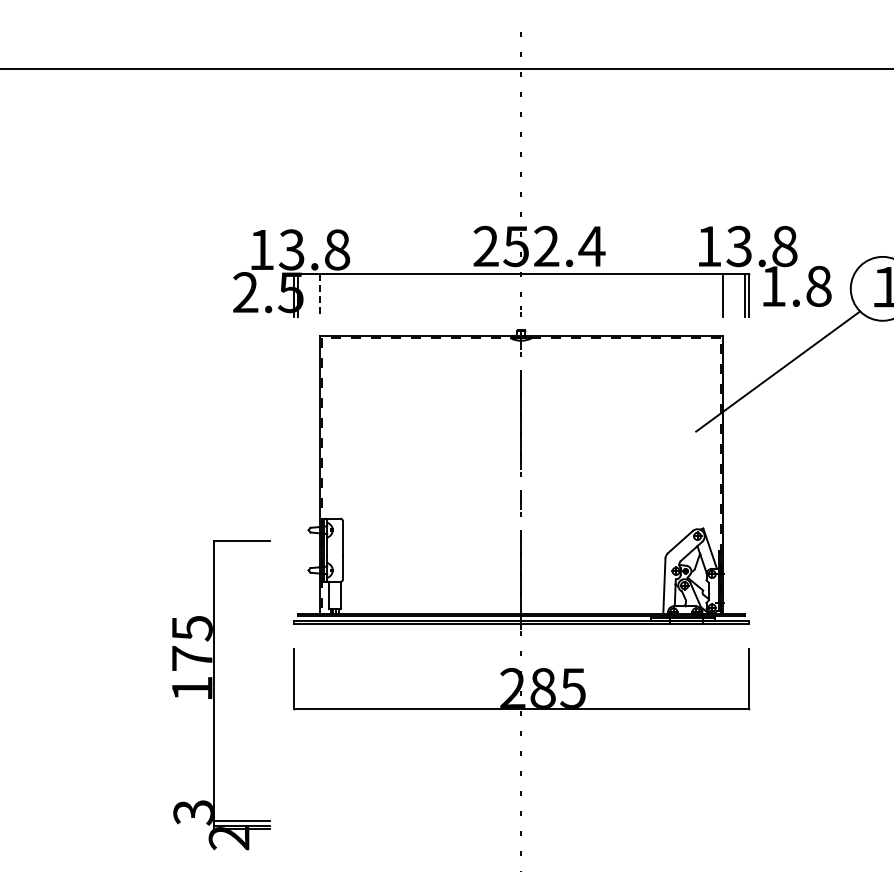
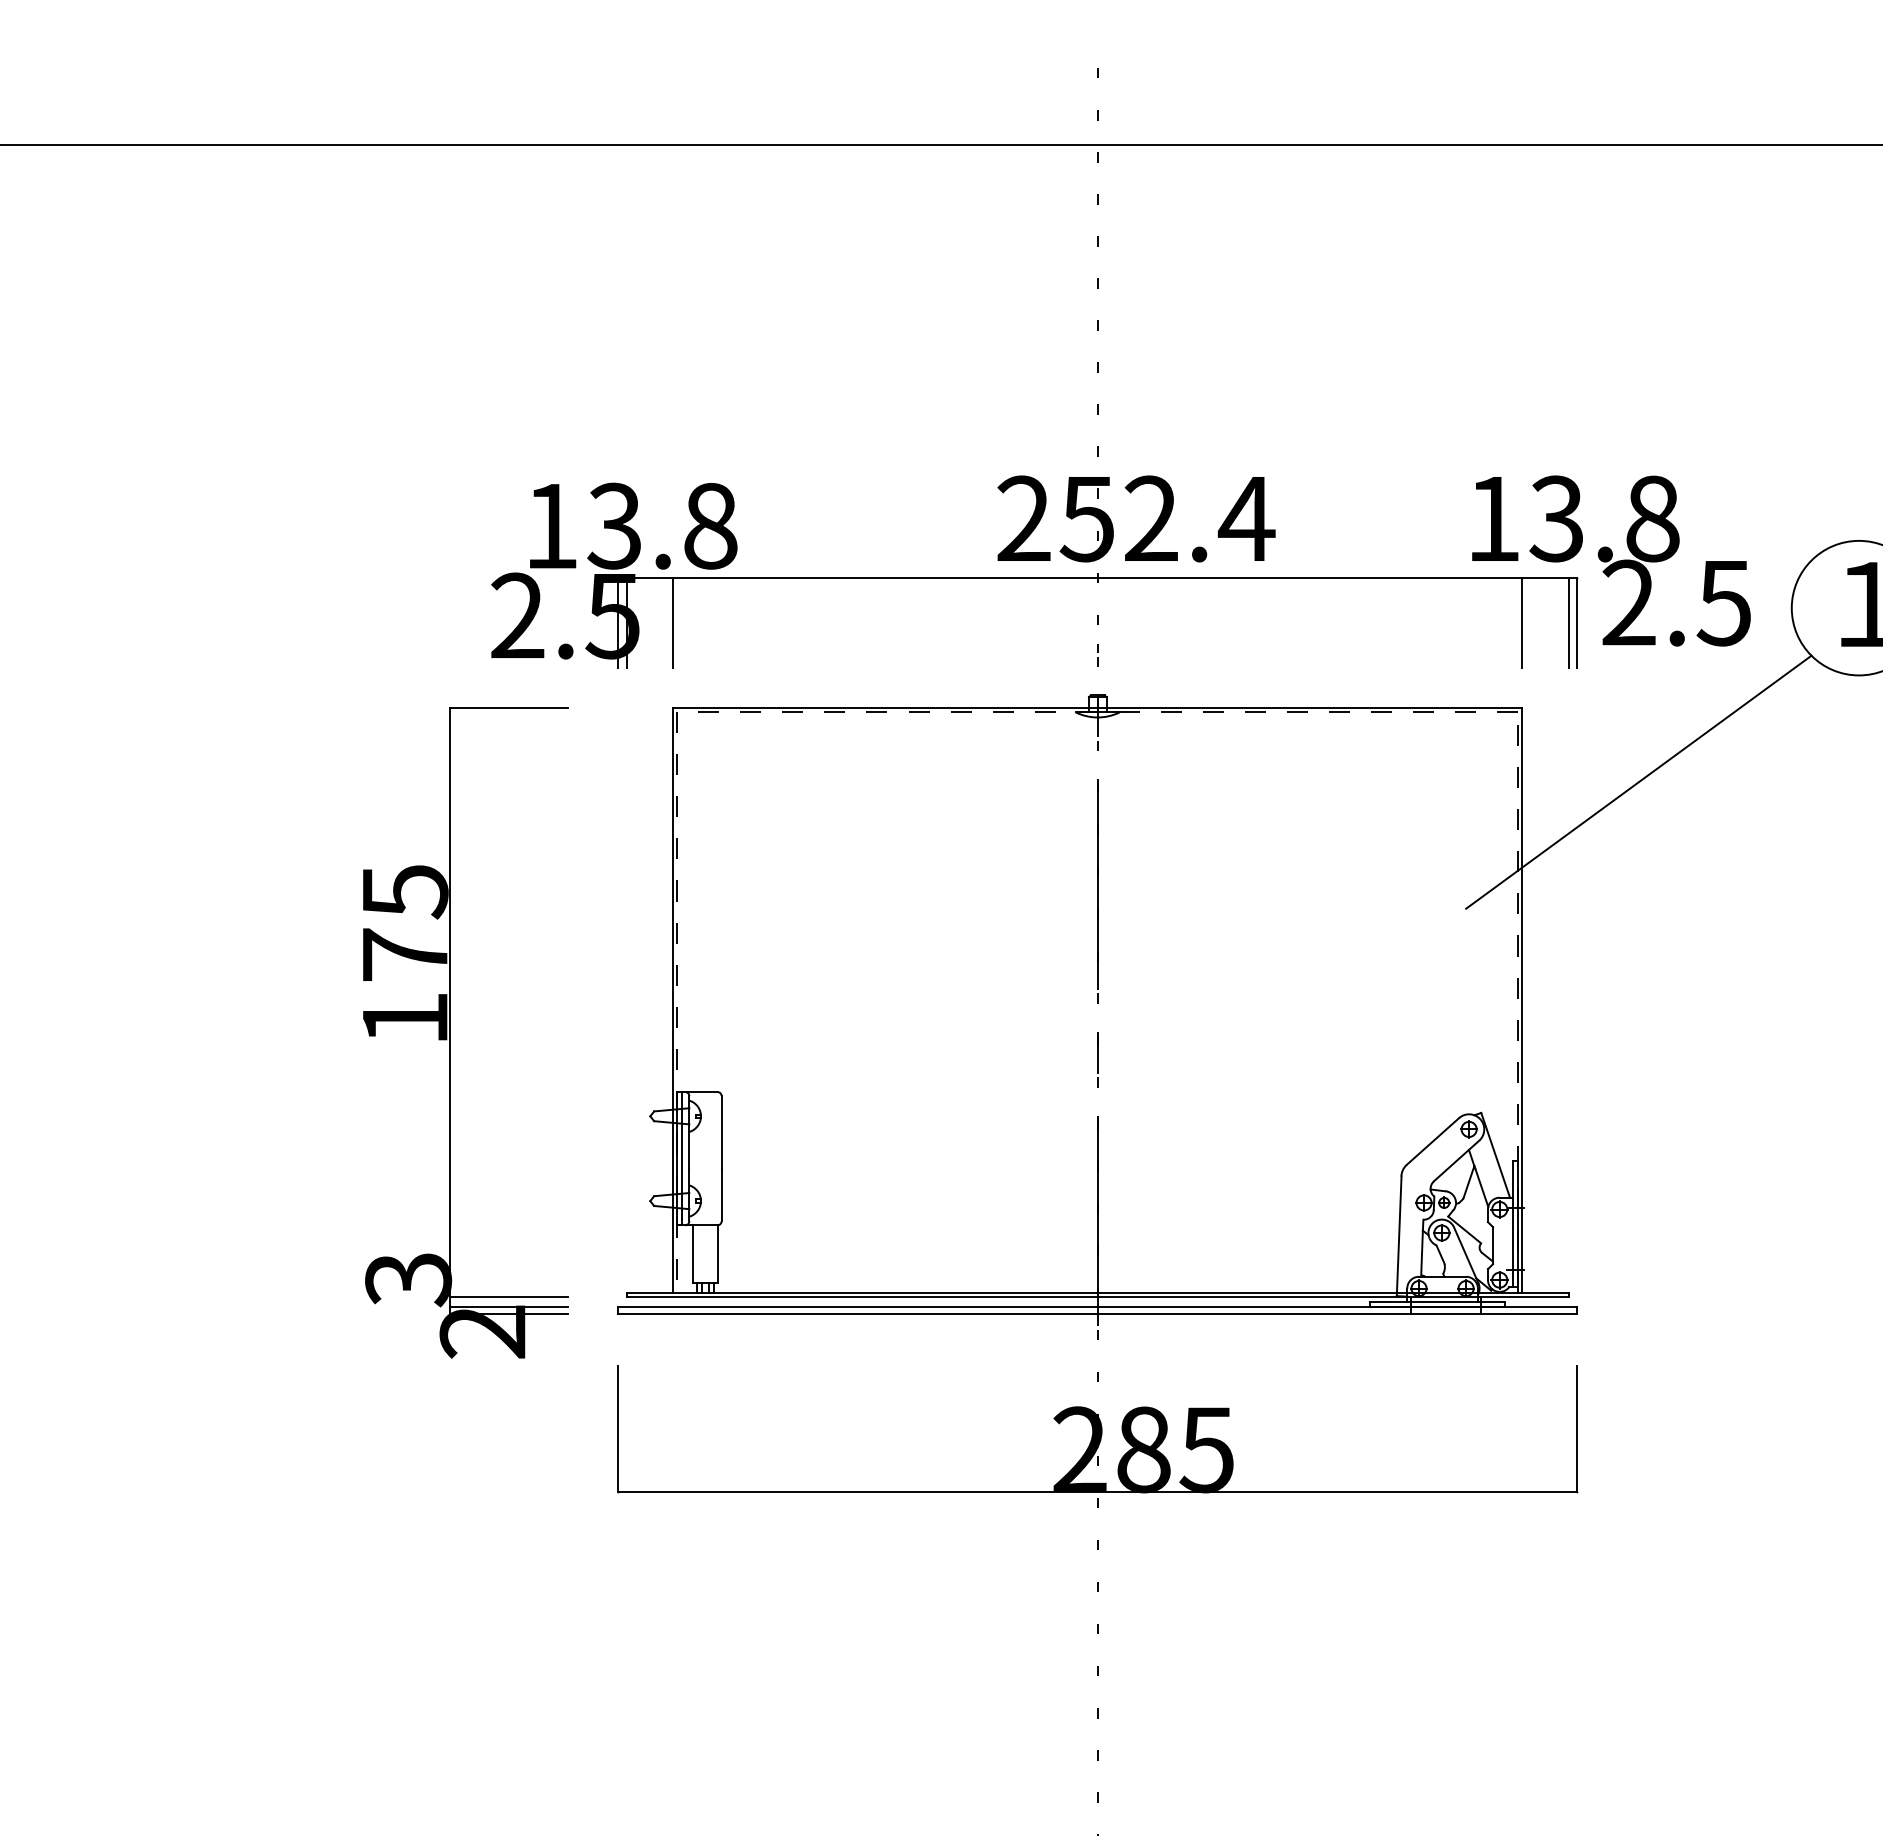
text: (796, 285) -> (1677, 601), 1.8 -> 2.5
line: (319, 296) -> (673, 624), dashed -> solid
part: (214, 695) -> (451, 1032), moved

